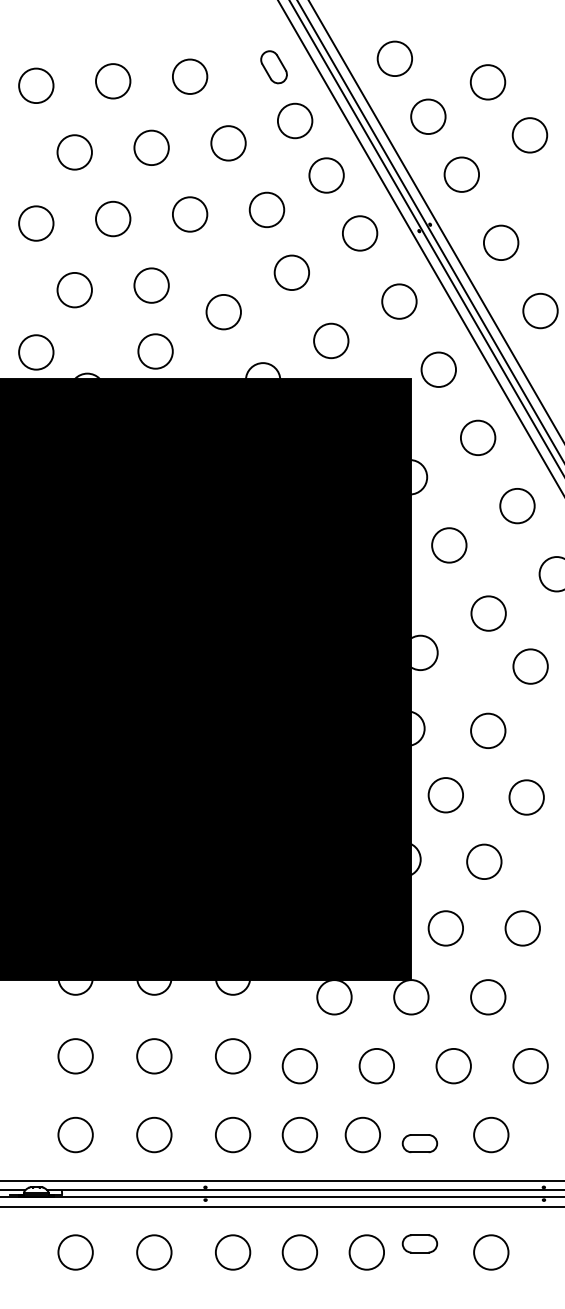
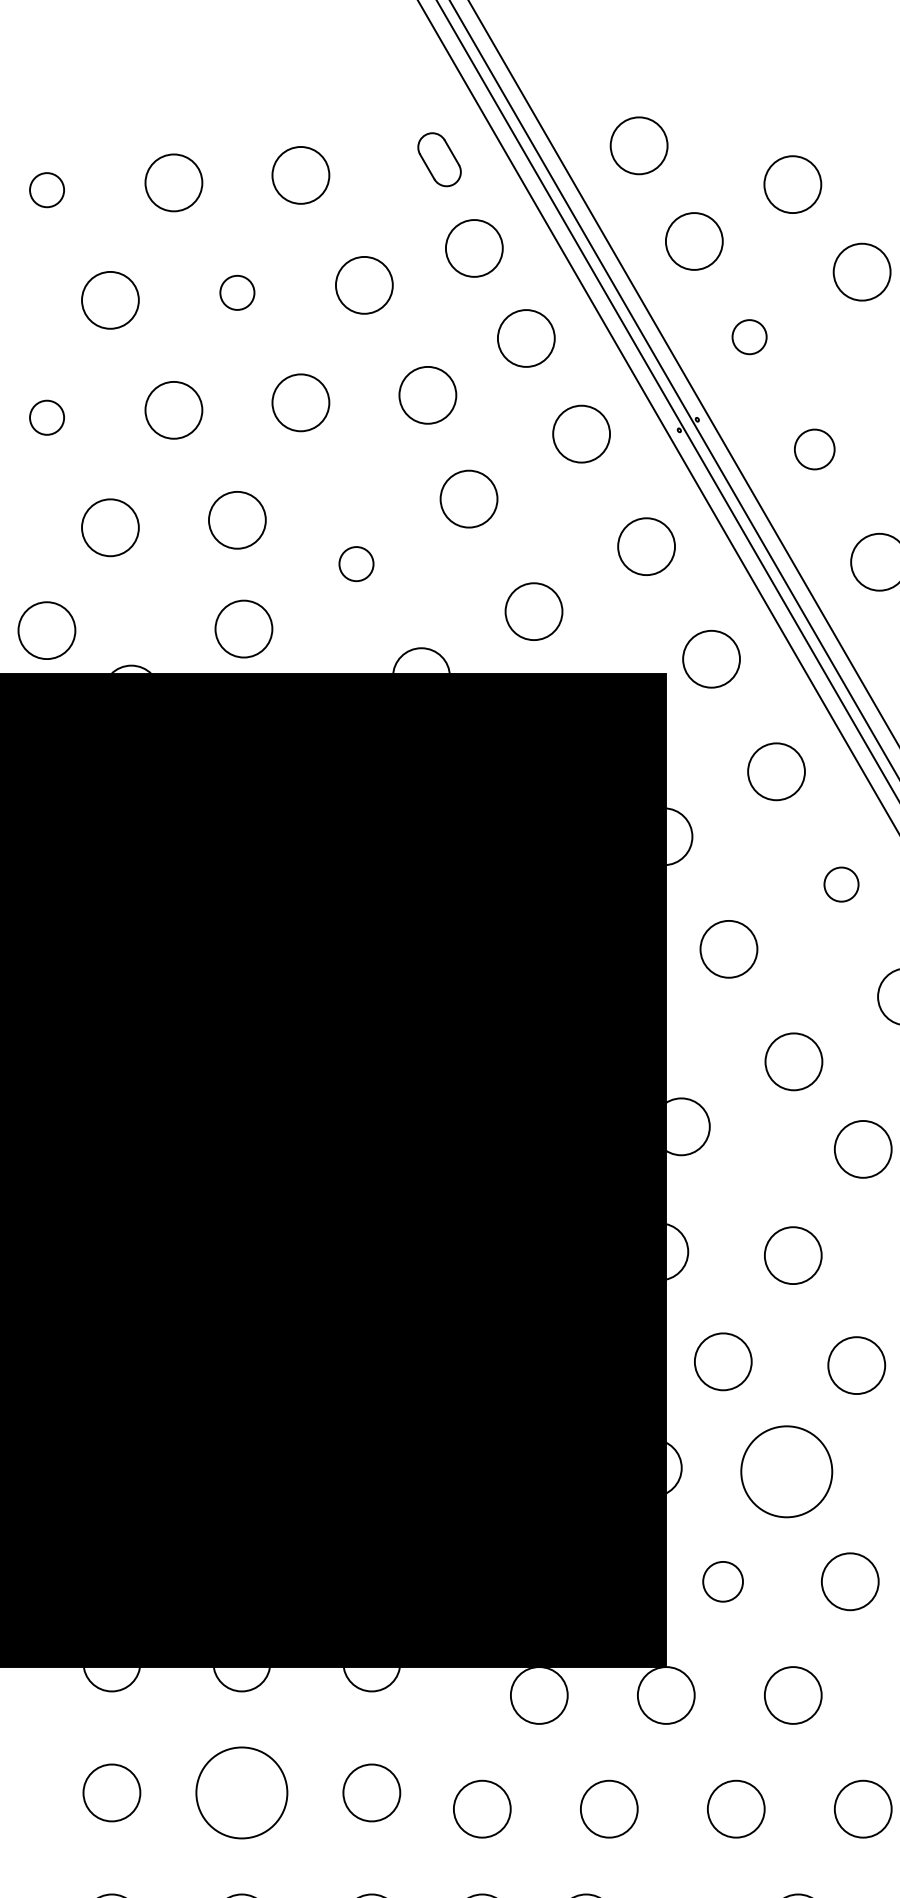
circle: (36, 85) -> (47, 189), size x0.6
circle: (151, 147) -> (237, 292), size x0.6
circle: (461, 174) -> (749, 336), size x0.6
circle: (36, 223) -> (47, 417), size x0.6
circle: (501, 242) -> (815, 449), size x0.7
circle: (223, 311) -> (356, 563), size x0.6
circle: (517, 506) -> (841, 885), size x0.6
circle: (484, 861) -> (787, 1471), size x1.6
circle: (445, 928) -> (722, 1581), size x0.7
circle: (154, 1056) -> (242, 1793), size x1.6

